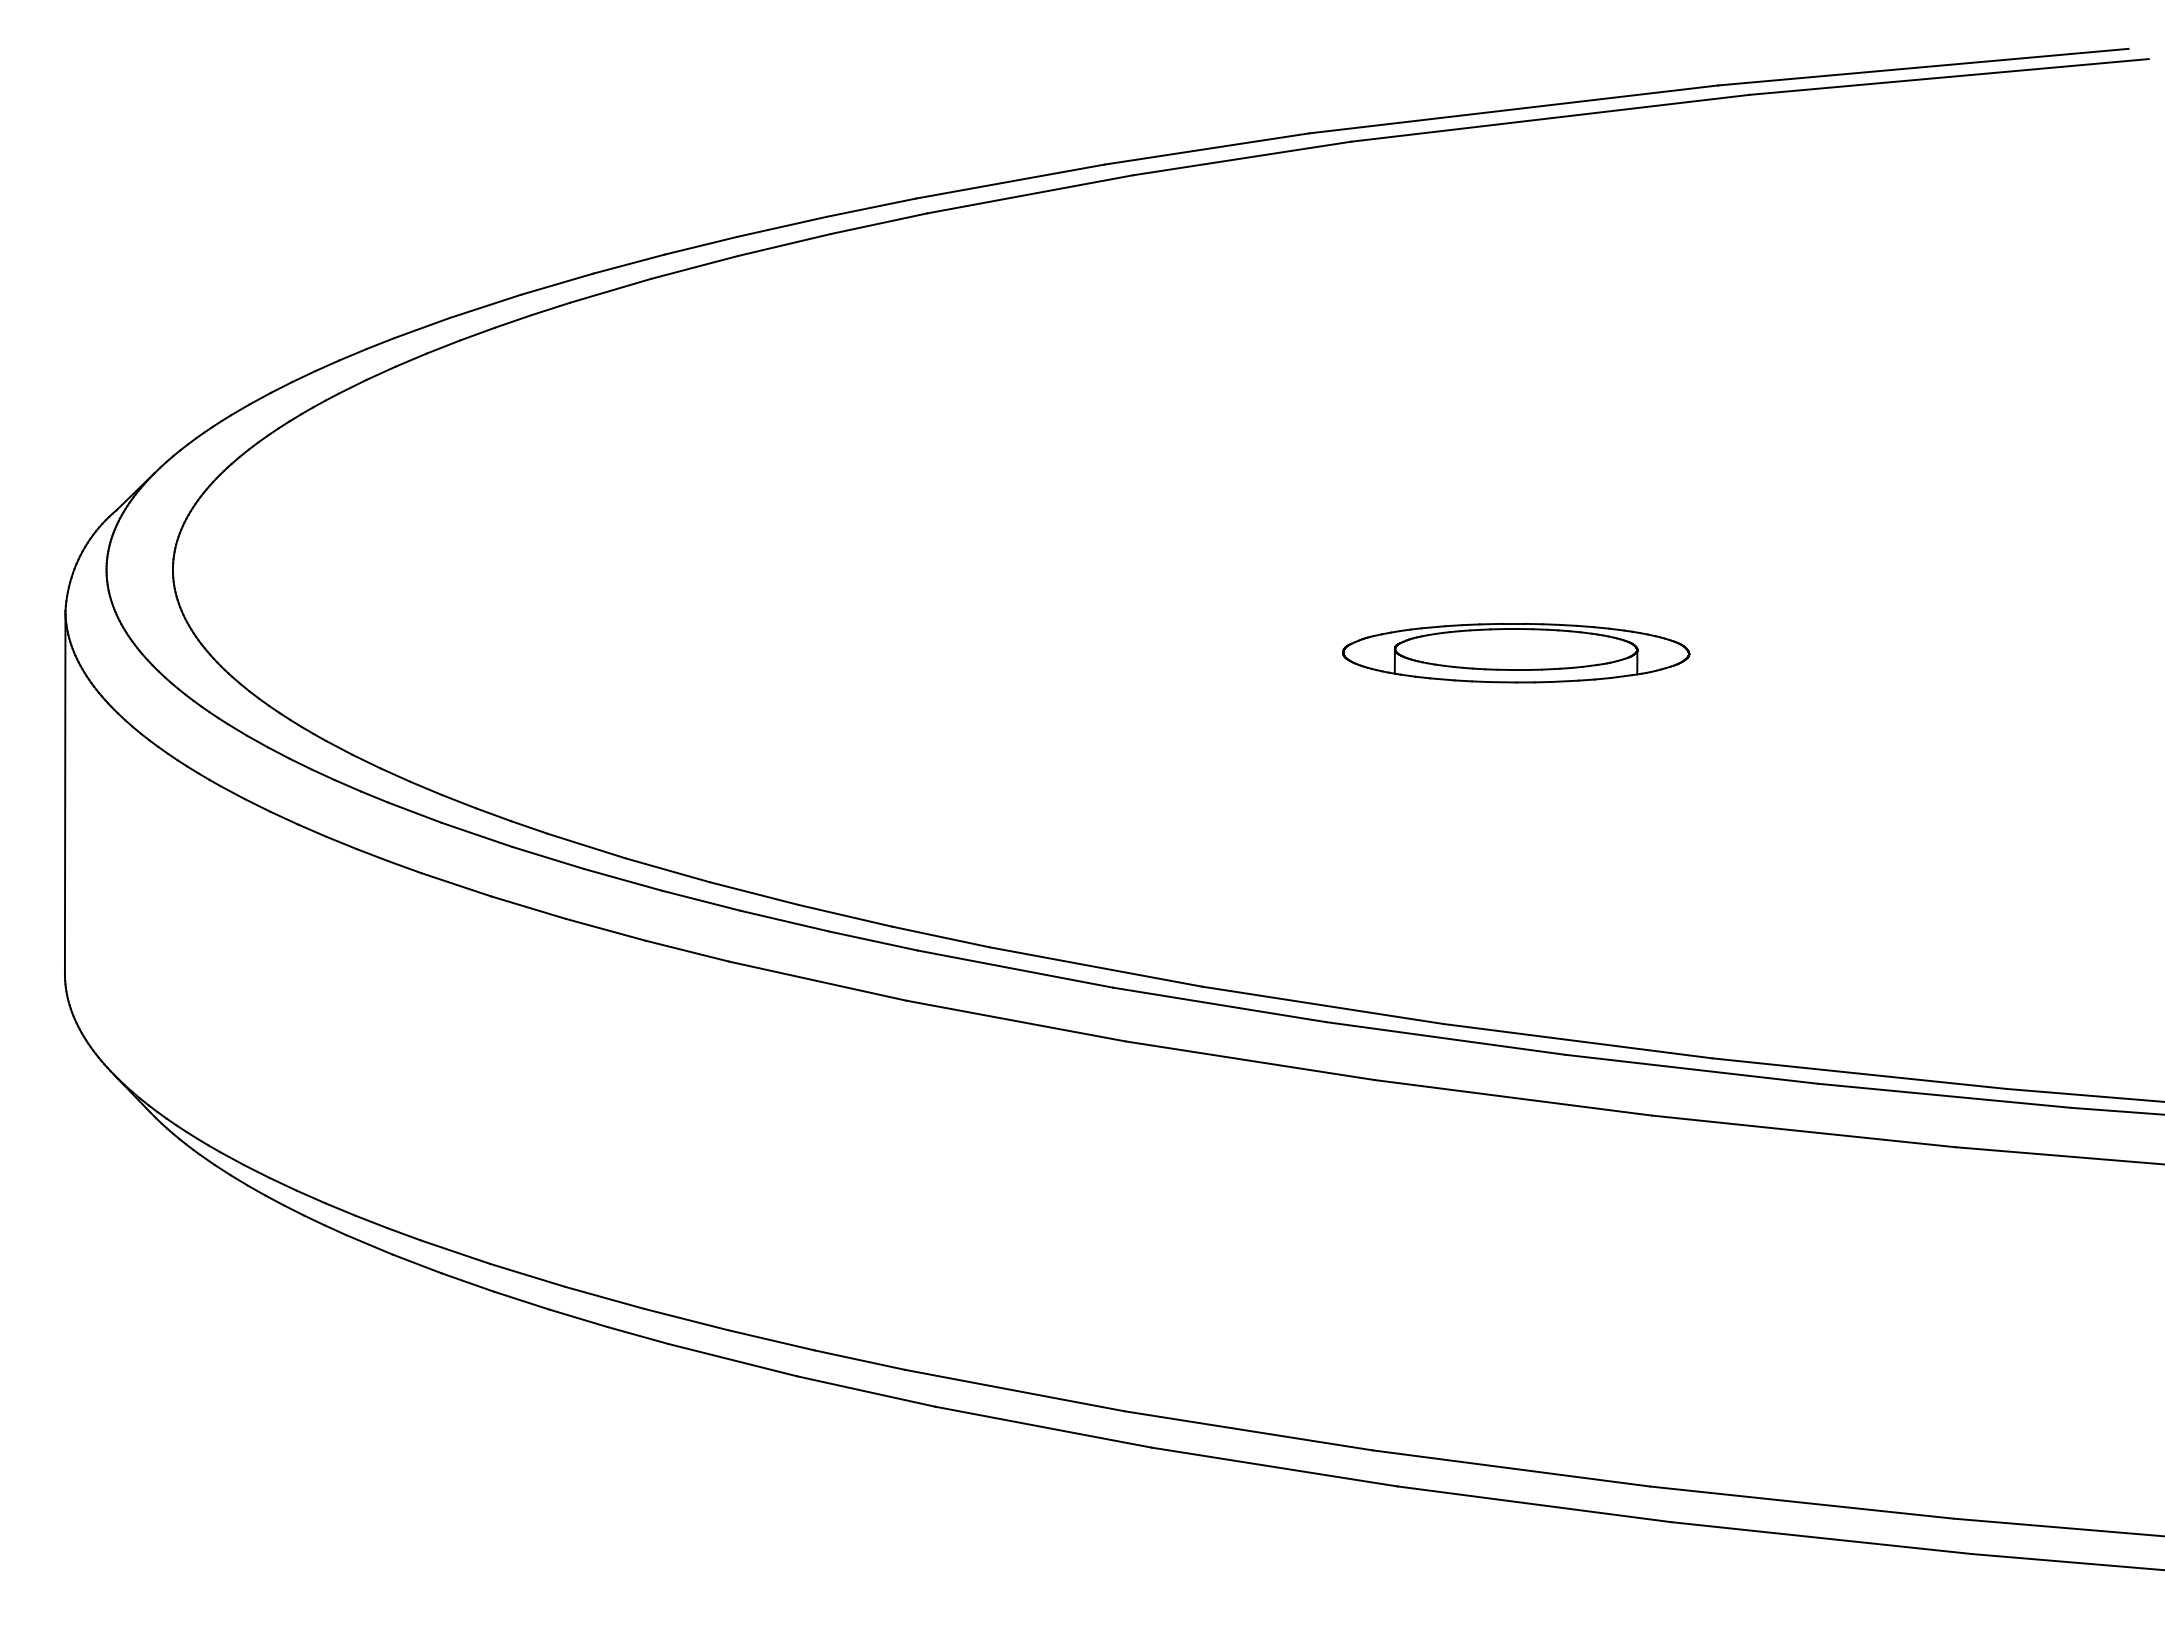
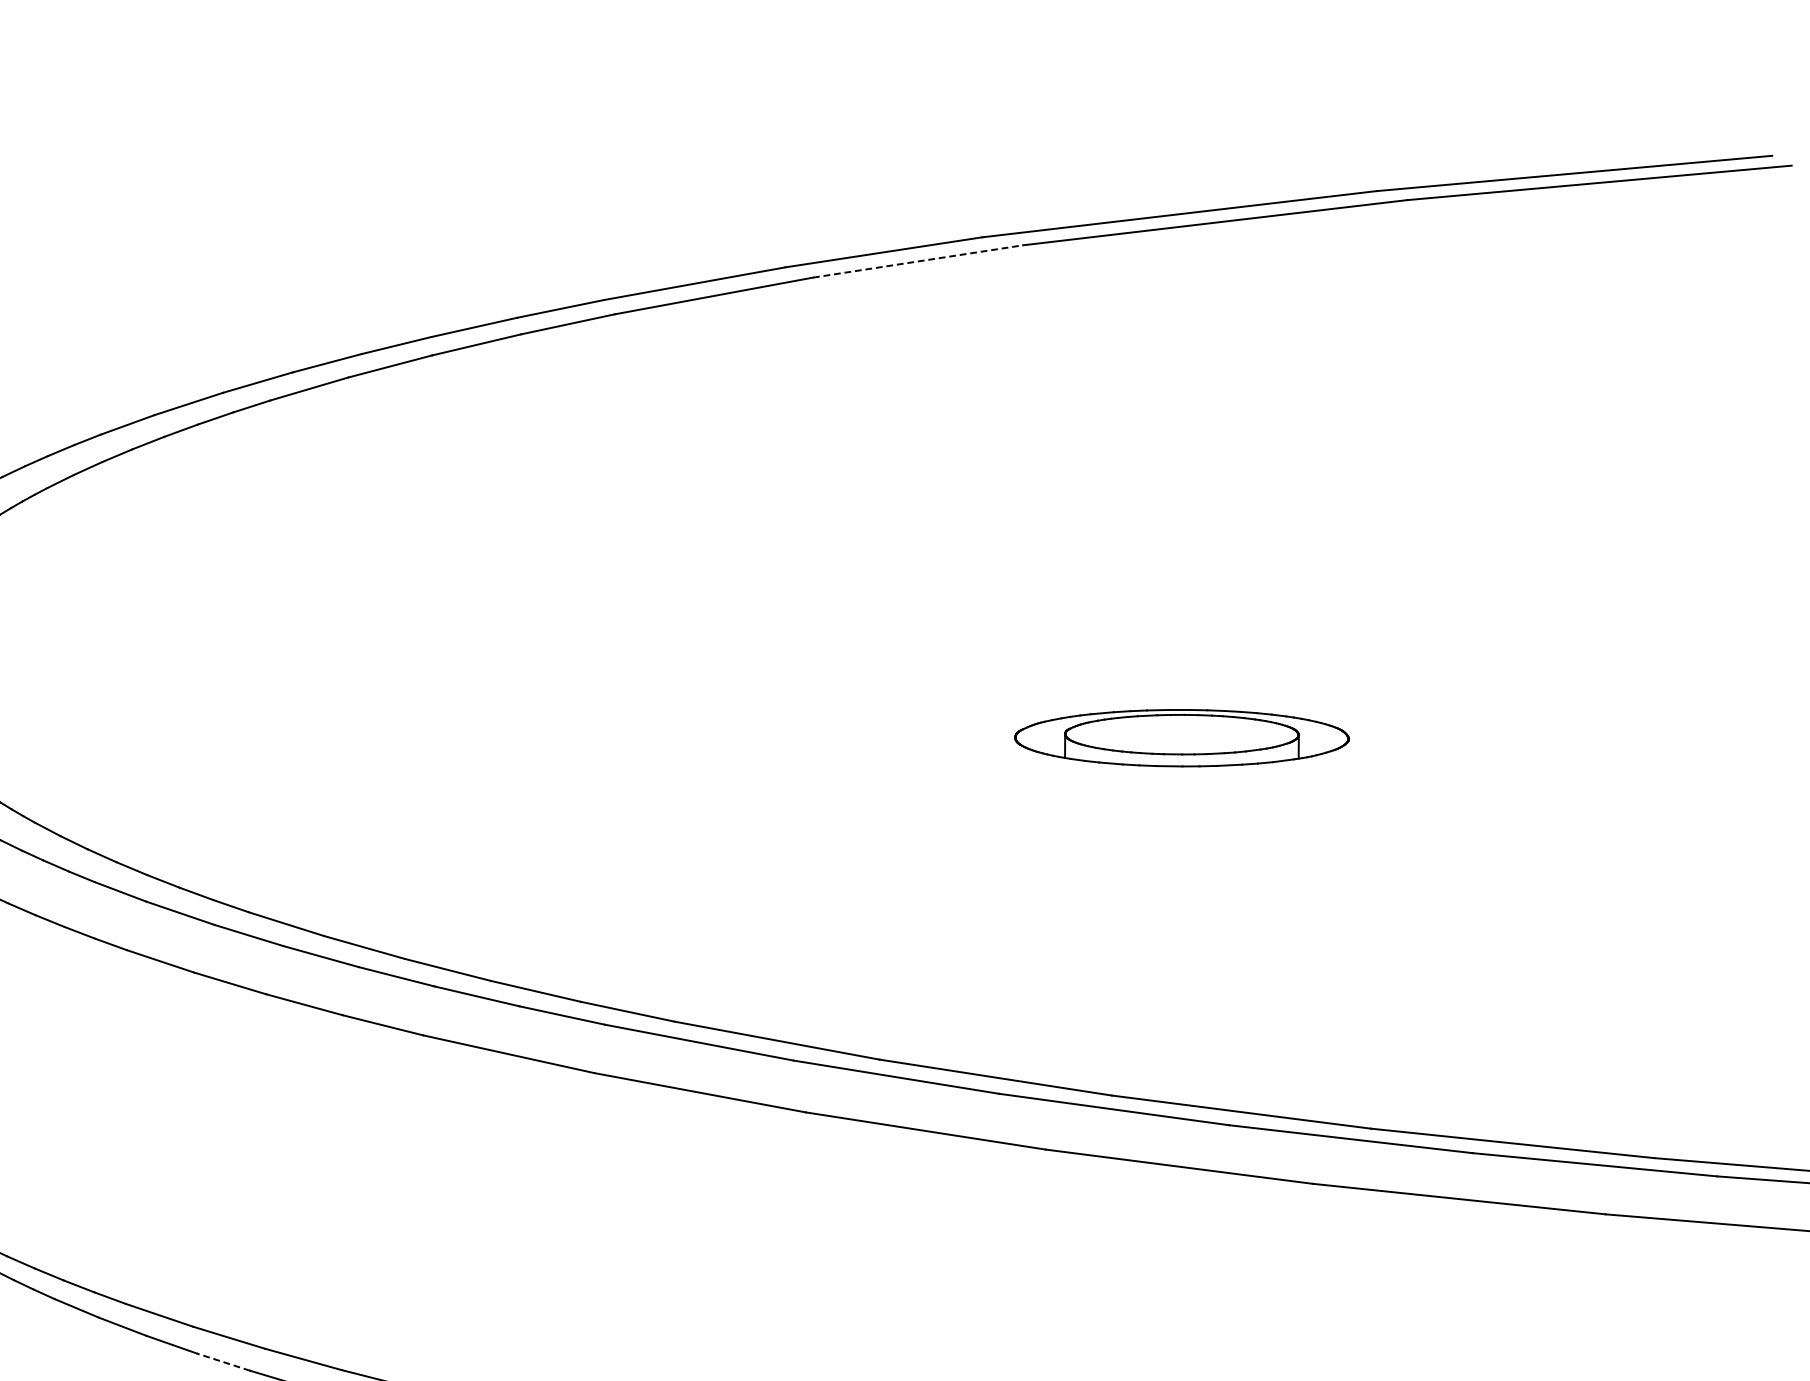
line: (1242, 158) -> (918, 261), solid -> dashed
line: (520, 1300) -> (222, 1362), solid -> dashed

